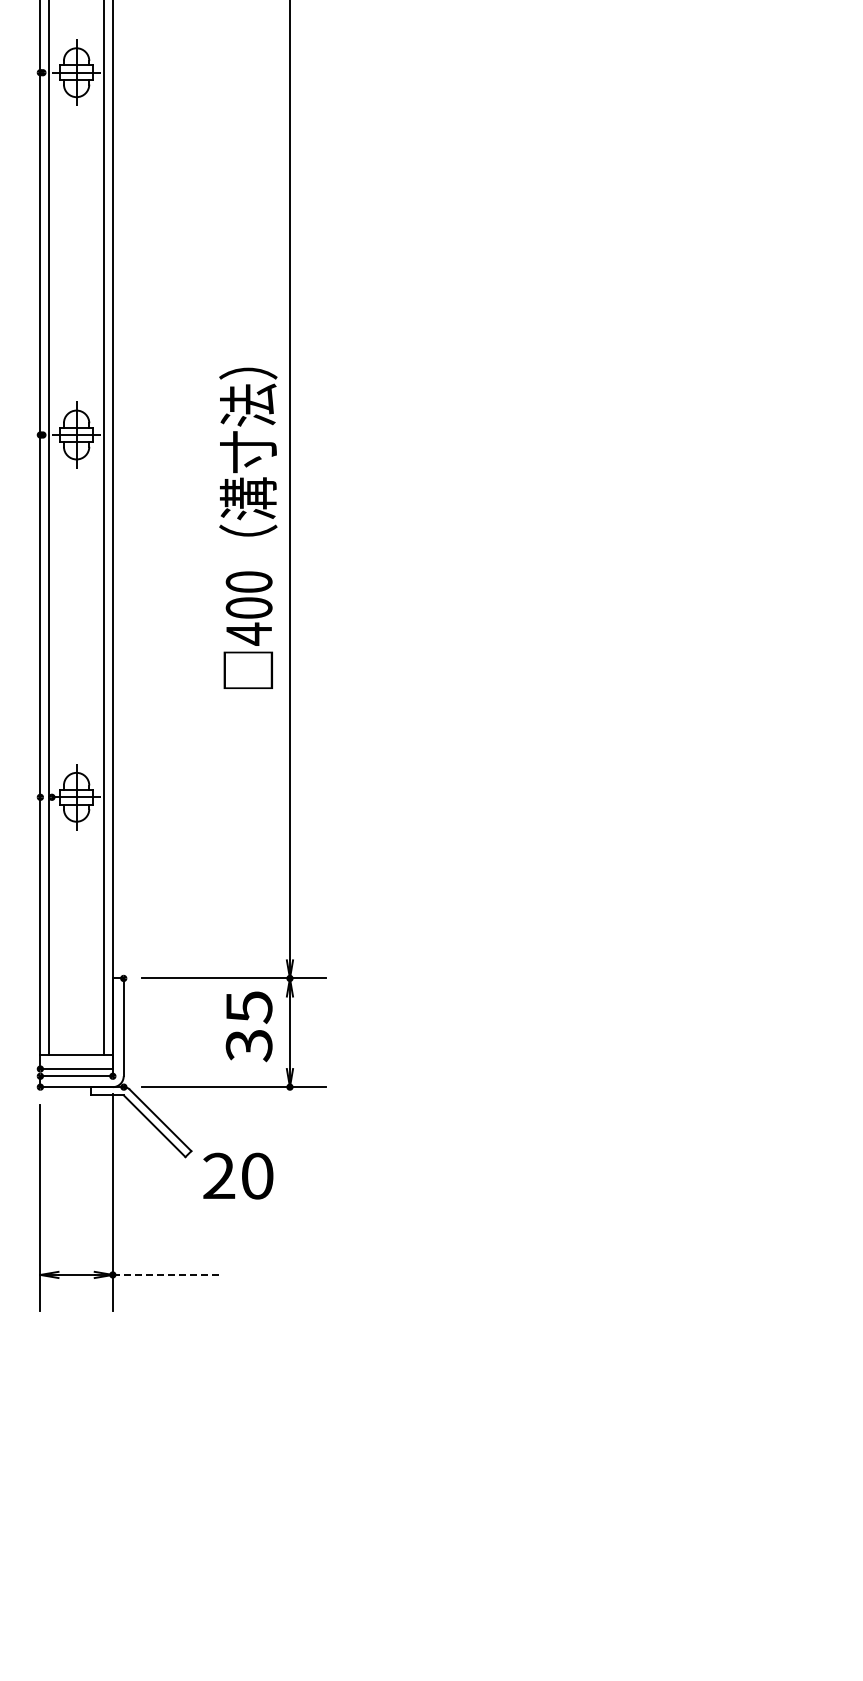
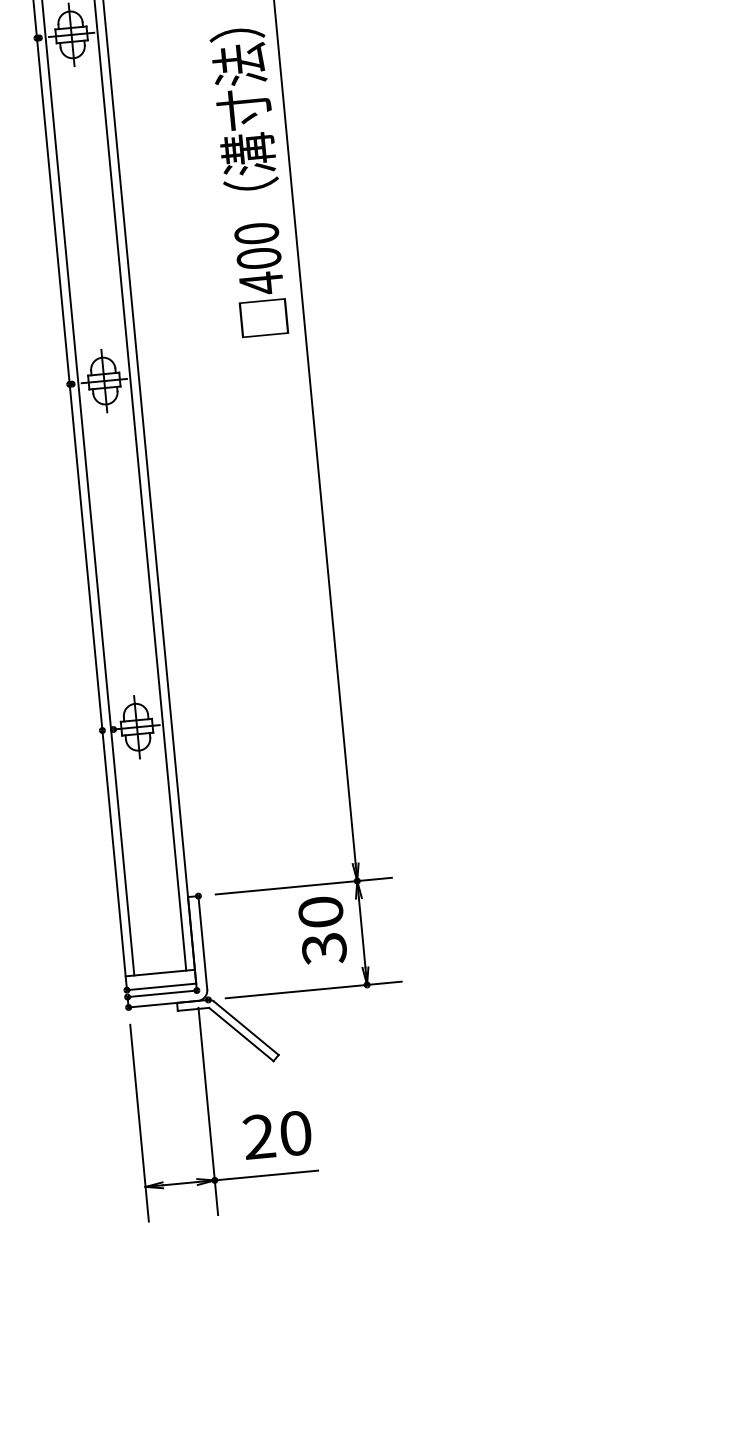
text: (248, 527) -> (251, 181), moved
text: (248, 1007) -> (320, 912), 35 -> 30
text: (238, 1175) -> (277, 1134), moved
line: (167, 1274) -> (267, 1175), dashed -> solid

